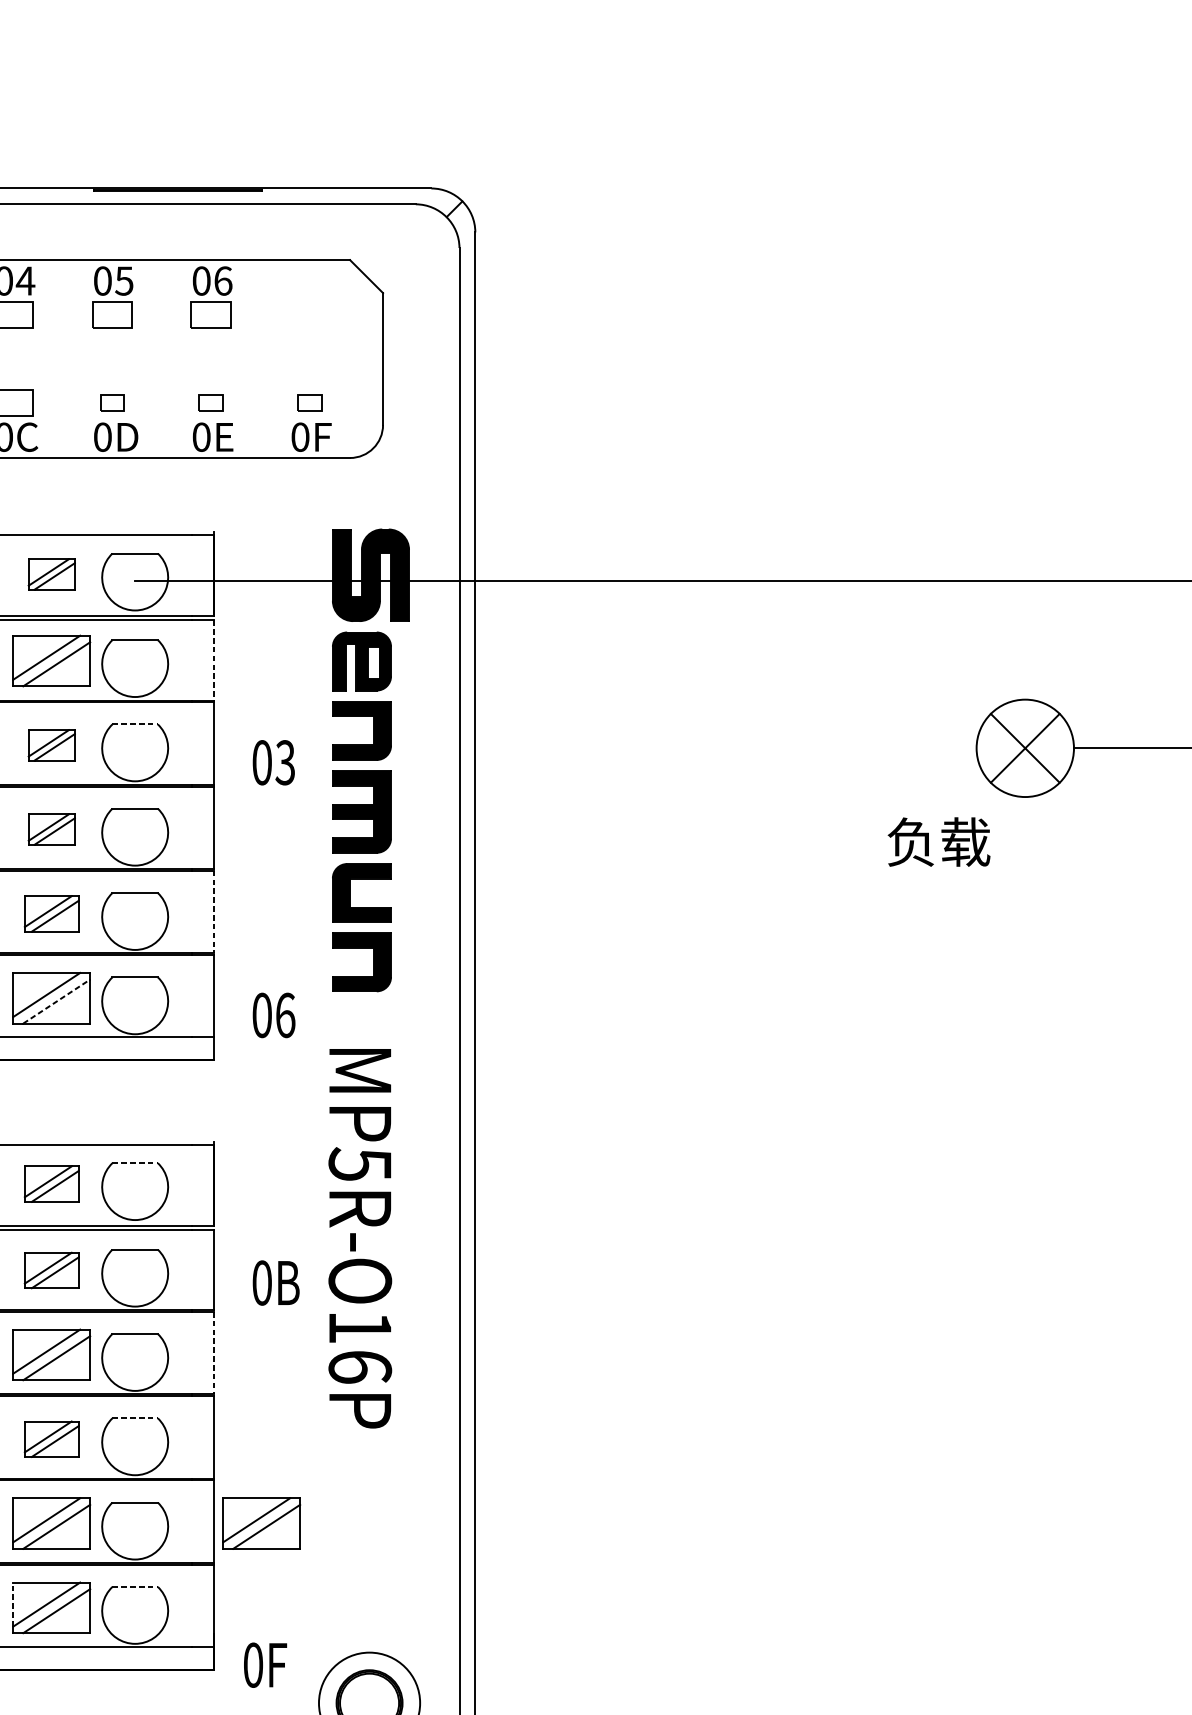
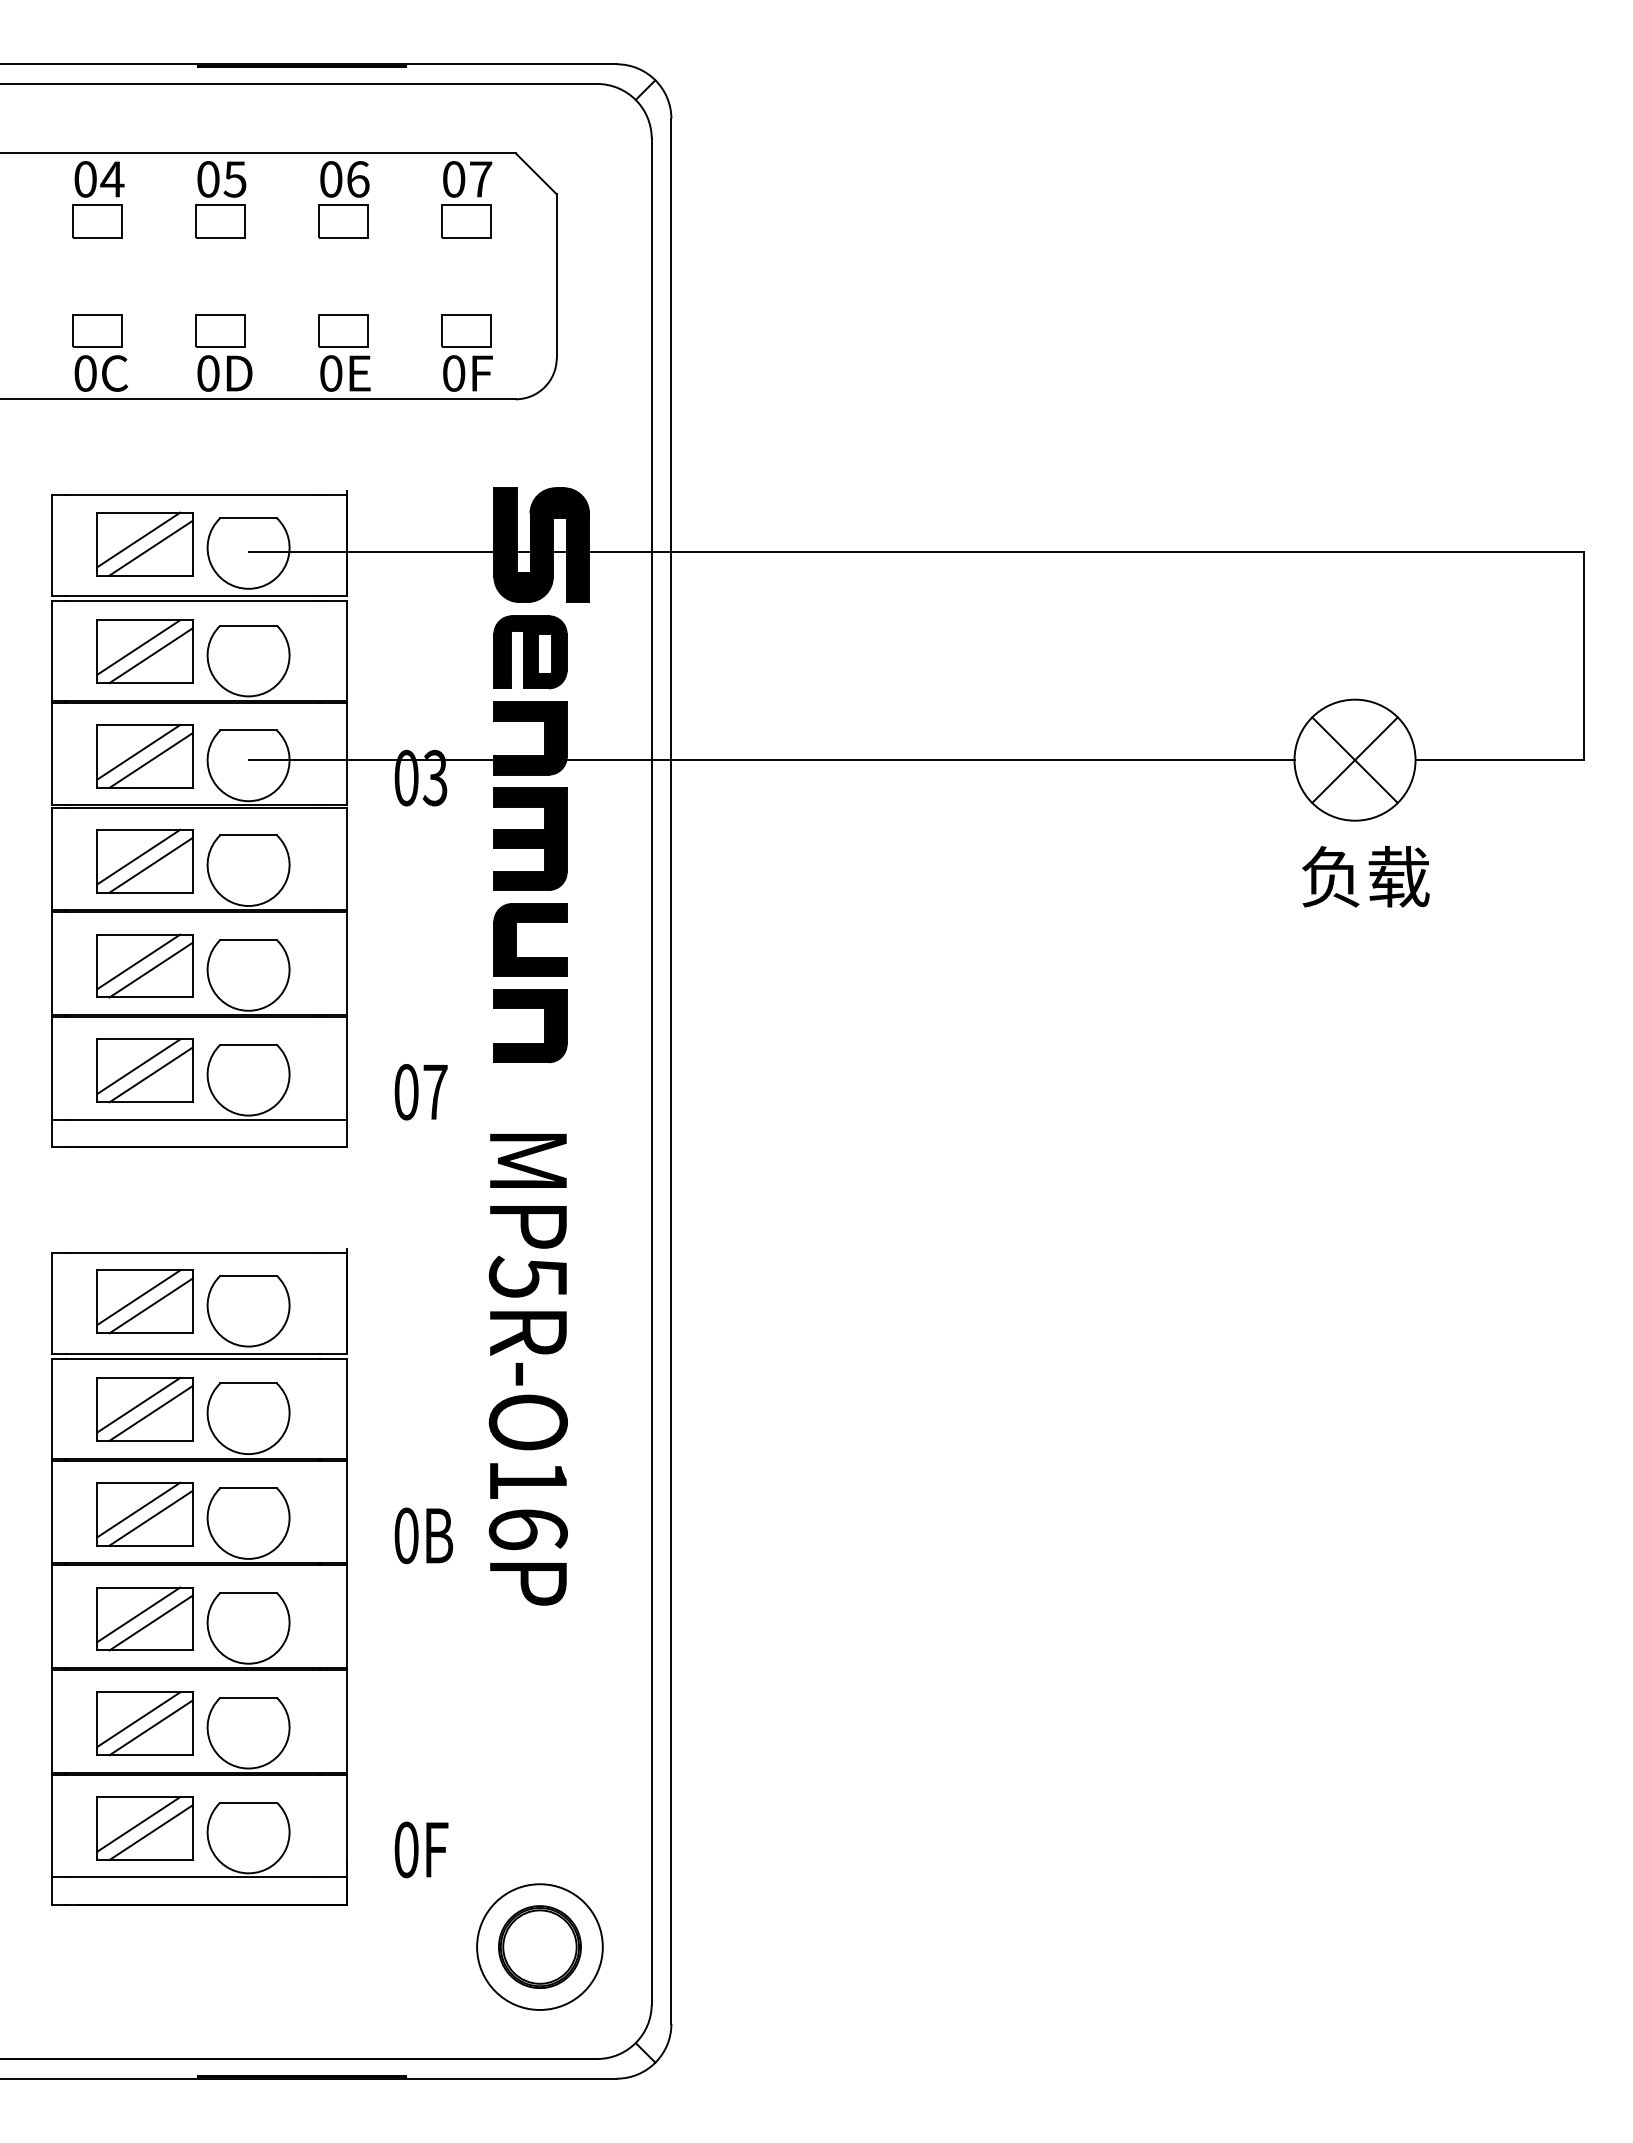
part: (310, 297) -> (466, 199), added
part: (112, 402) -> (220, 330), size x1.67
part: (211, 402) -> (343, 330), size x1.67
part: (310, 402) -> (466, 330), size x1.67
part: (51, 574) -> (144, 543), size x1.67
line: (213, 660) -> (346, 650), dashed -> solid
line: (135, 724) -> (249, 730), dashed -> solid
part: (51, 745) -> (144, 756), size x1.67
line: (555, 748) -> (771, 760), added
part: (51, 829) -> (144, 860), size x1.67
text: (938, 841) -> (1365, 876), moved
line: (213, 912) -> (346, 964), dashed -> solid
part: (51, 913) -> (144, 965), size x1.43
line: (57, 1001) -> (151, 1074), dashed -> solid
text: (285, 1015) -> (435, 1092), 06 -> 07
line: (135, 1162) -> (249, 1275), dashed -> solid
part: (51, 1183) -> (144, 1301), size x1.43
part: (51, 1269) -> (144, 1408), size x1.43
text: (275, 1282) -> (423, 1535), moved
line: (213, 1353) -> (346, 1512), dashed -> solid
line: (135, 1417) -> (249, 1592), dashed -> solid
part: (51, 1438) -> (144, 1618), size x1.43
part: (261, 1523) -> (405, 1723), removed
line: (135, 1586) -> (249, 1802), dashed -> solid
line: (13, 1604) -> (97, 1824), dashed -> solid
text: (265, 1664) -> (421, 1849), moved

